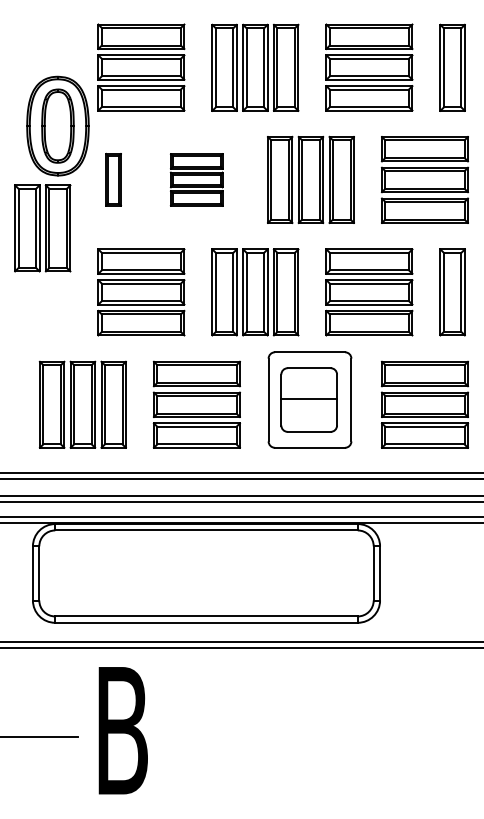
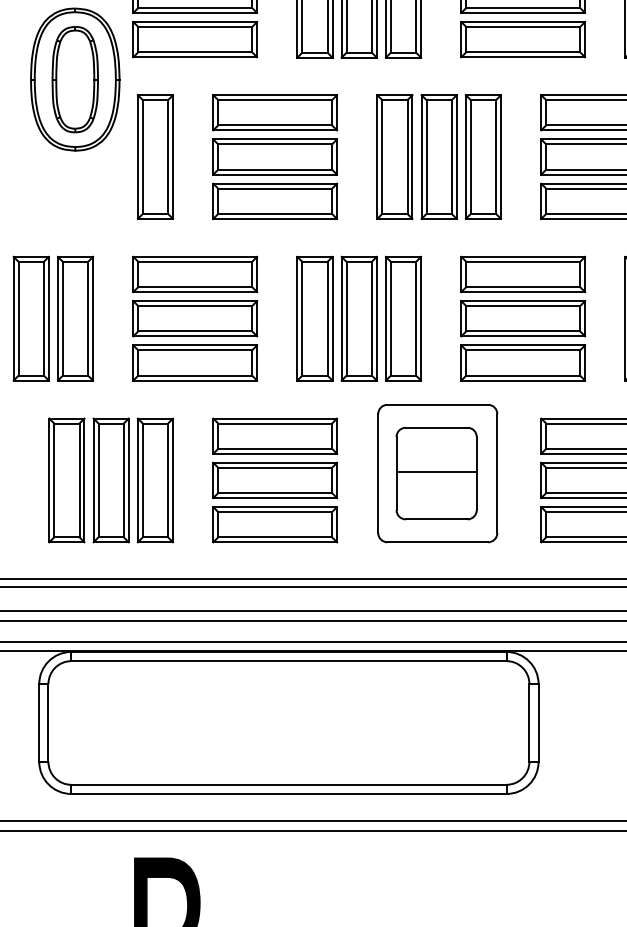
part: (113, 179) -> (155, 156), size x1.67
part: (196, 179) -> (274, 156), size x1.67
part: (42, 228) -> (53, 318), moved

